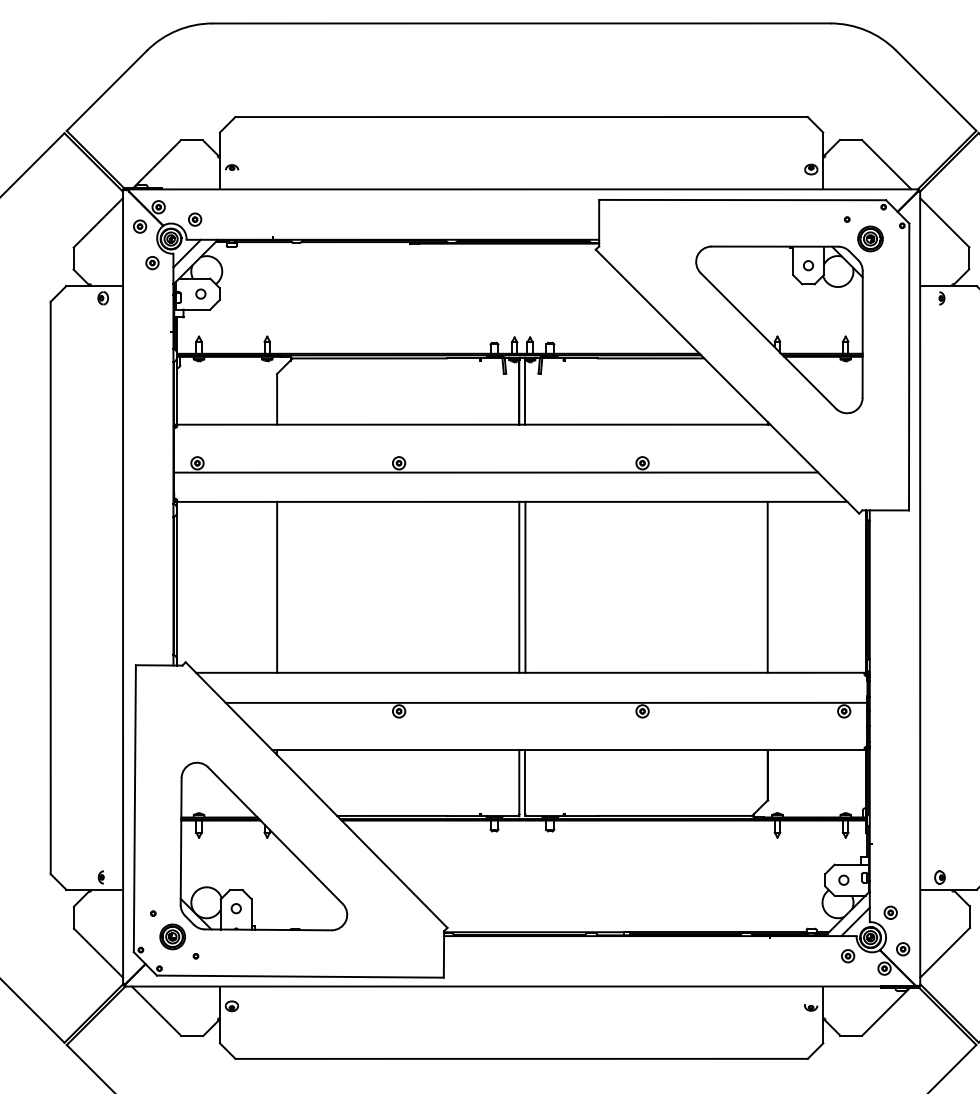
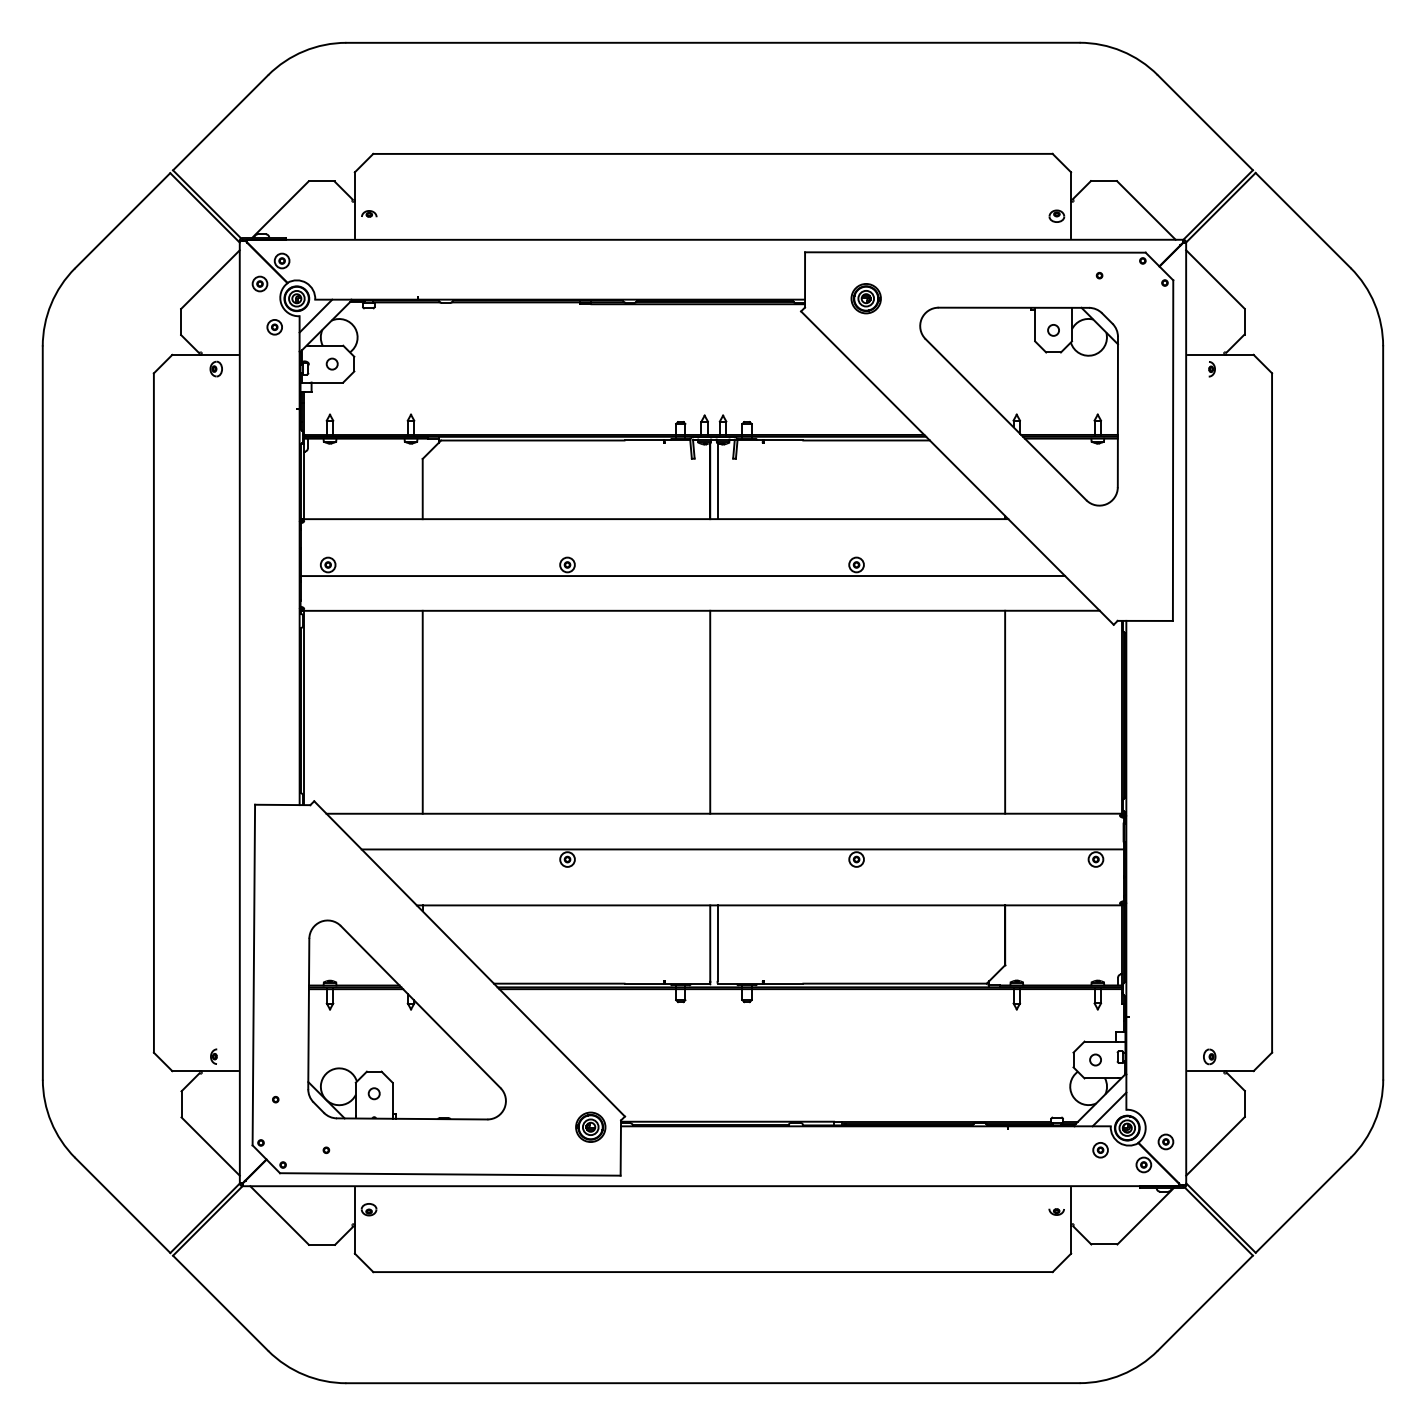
part: (195, 219) -> (325, 275), removed
part: (869, 238) -> (865, 298), moved
line: (525, 586) -> (717, 711), removed
part: (890, 912) -> (1151, 1098), removed
part: (172, 936) -> (590, 1126), moved

